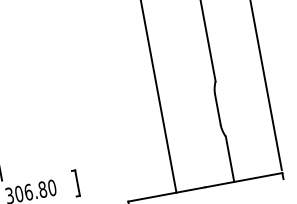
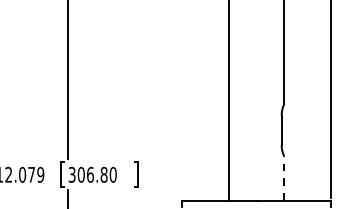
line: (230, 158) -> (284, 178), solid -> dashed

